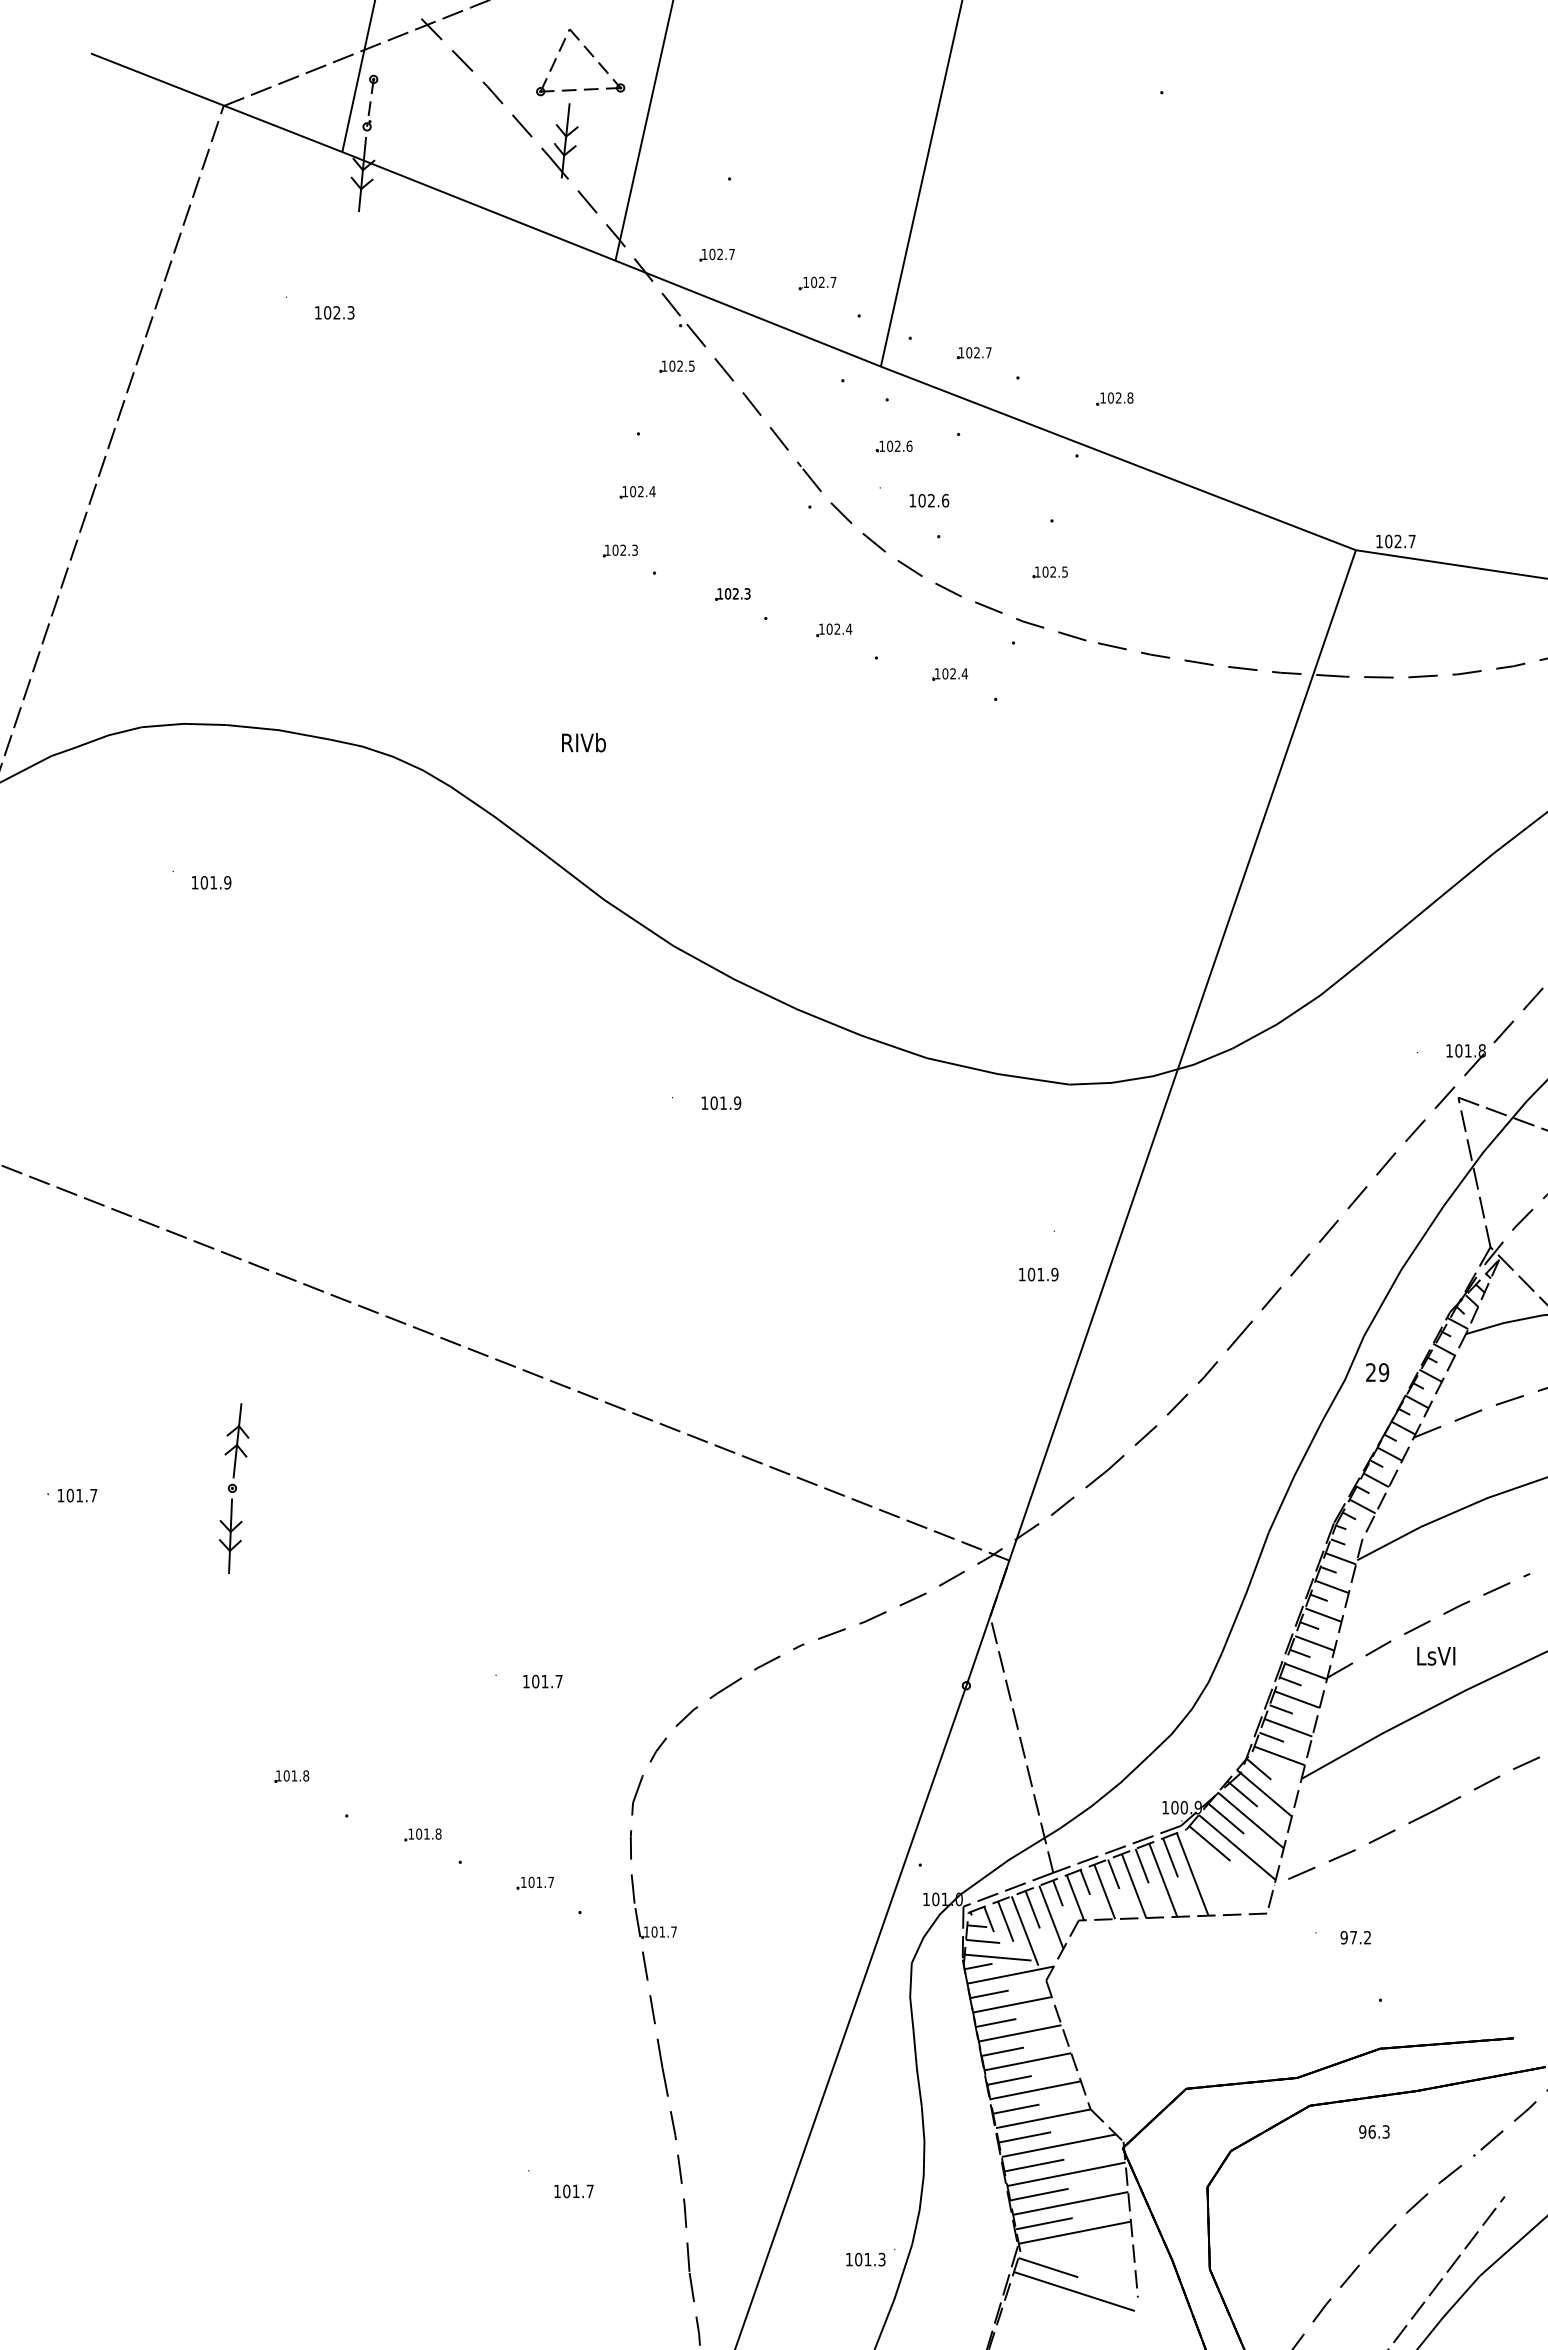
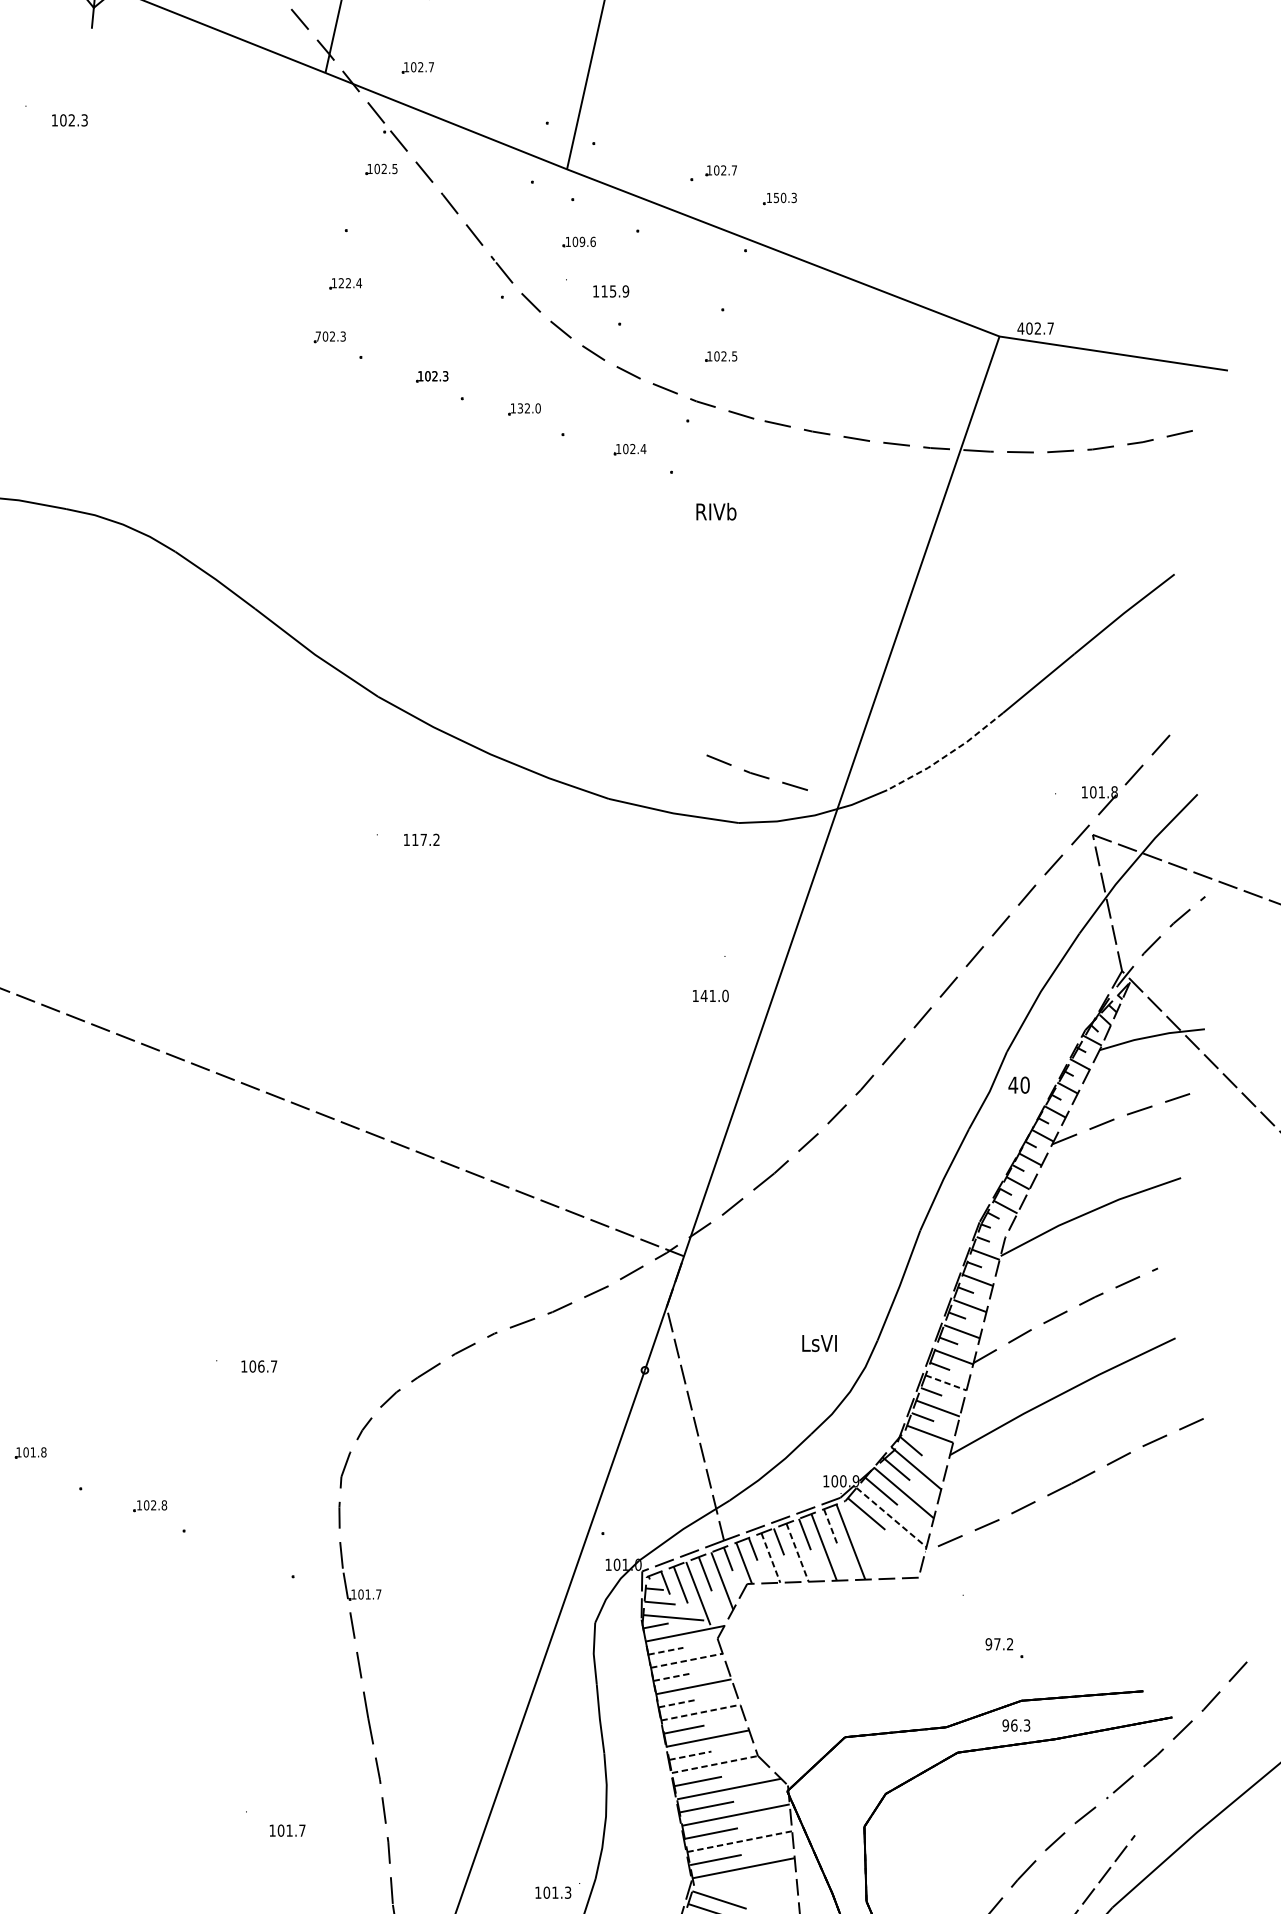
part: (817, 283) -> (509, 93), removed
part: (974, 353) -> (721, 171), moved
text: (1120, 397) -> (785, 197), 102.8 -> 150.3
text: (897, 445) -> (582, 241), 102.6 -> 109.6
text: (633, 491) -> (341, 283), 102.4 -> 122.4
text: (933, 500) -> (614, 291), 102.6 -> 115.9
text: (1379, 541) -> (1021, 328), 102.7 -> 402.7
text: (607, 549) -> (318, 335), 102.3 -> 702.3
text: (839, 628) -> (529, 407), 102.4 -> 132.0
text: (583, 742) -> (716, 511), moved
line: (1298, 1009) -> (947, 754), solid -> dashed
line: (1089, 1030) -> (756, 773), added
text: (725, 1102) -> (425, 839), 101.9 -> 117.2
text: (1042, 1274) -> (714, 995), 101.9 -> 141.0
text: (1377, 1372) -> (1019, 1085), 29 -> 40
text: (1436, 1656) -> (819, 1343), moved
text: (544, 1681) -> (260, 1366), 101.7 -> 106.7
line: (1297, 1699) -> (946, 1382), solid -> dashed
text: (426, 1833) -> (153, 1504), 101.8 -> 102.8
line: (1237, 1847) -> (891, 1517), solid -> dashed
line: (1170, 1857) -> (830, 1526), solid -> dashed
part: (534, 1882) -> (251, 1549), removed
line: (1134, 1886) -> (797, 1553), solid -> dashed
line: (1104, 1892) -> (770, 1558), solid -> dashed
text: (1355, 1937) -> (999, 1644), moved
line: (989, 1994) -> (665, 1651), solid -> dashed
line: (1013, 2004) -> (687, 1660), solid -> dashed
line: (996, 2022) -> (672, 1676), solid -> dashed
line: (1002, 2051) -> (677, 1703), solid -> dashed
line: (1028, 2061) -> (701, 1712), solid -> dashed
line: (1016, 2109) -> (690, 1756), solid -> dashed
line: (1043, 2118) -> (715, 1764), solid -> dashed
text: (1374, 2131) -> (1016, 1725), moved
line: (1070, 2203) -> (739, 1841), solid -> dashed

